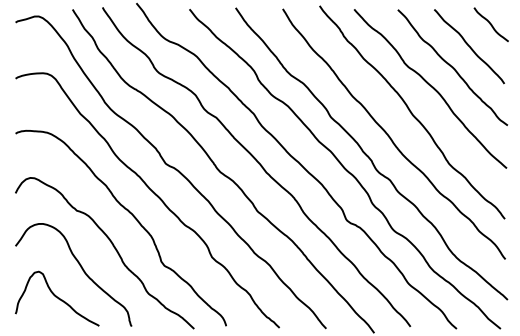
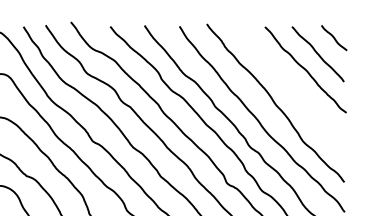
curve: (431, 87) -> (289, 84), removed

